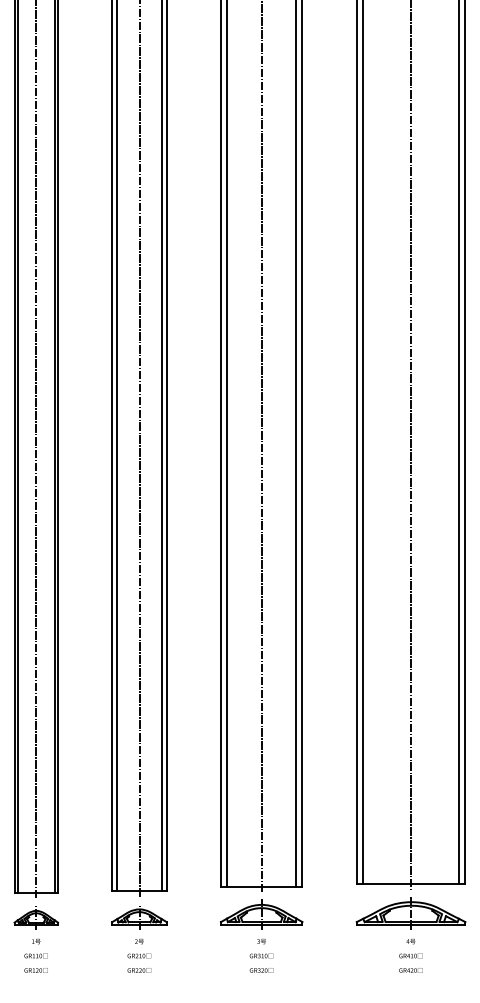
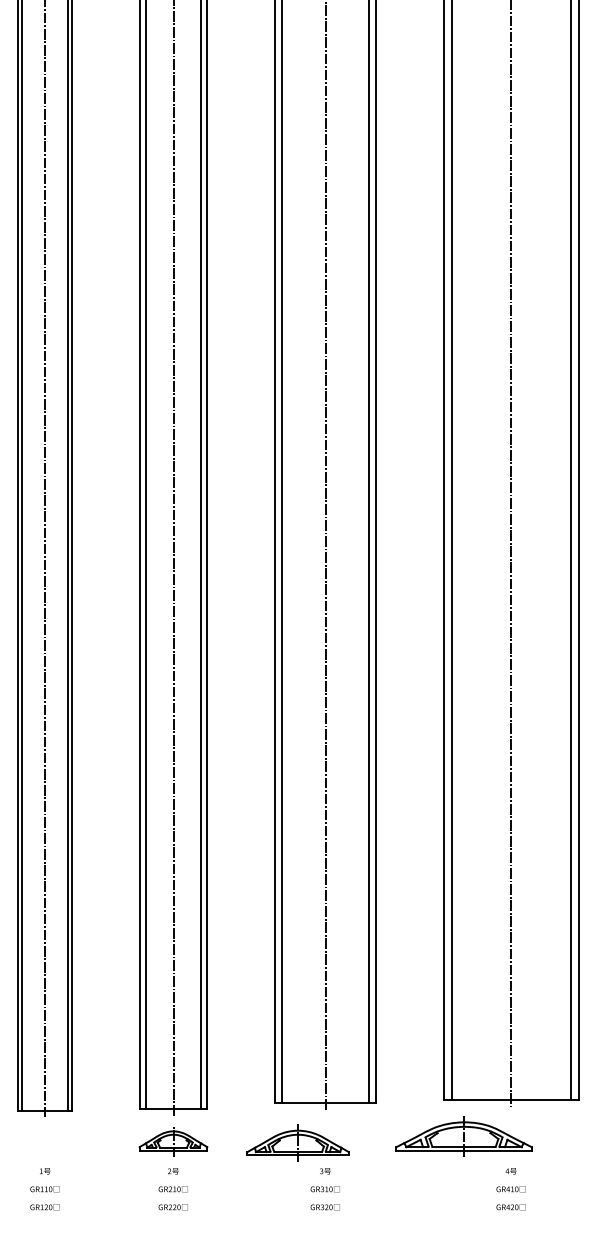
part: (410, 913) -> (463, 1136), moved
part: (261, 914) -> (297, 1142), moved
part: (36, 917) -> (45, 1141), removed

